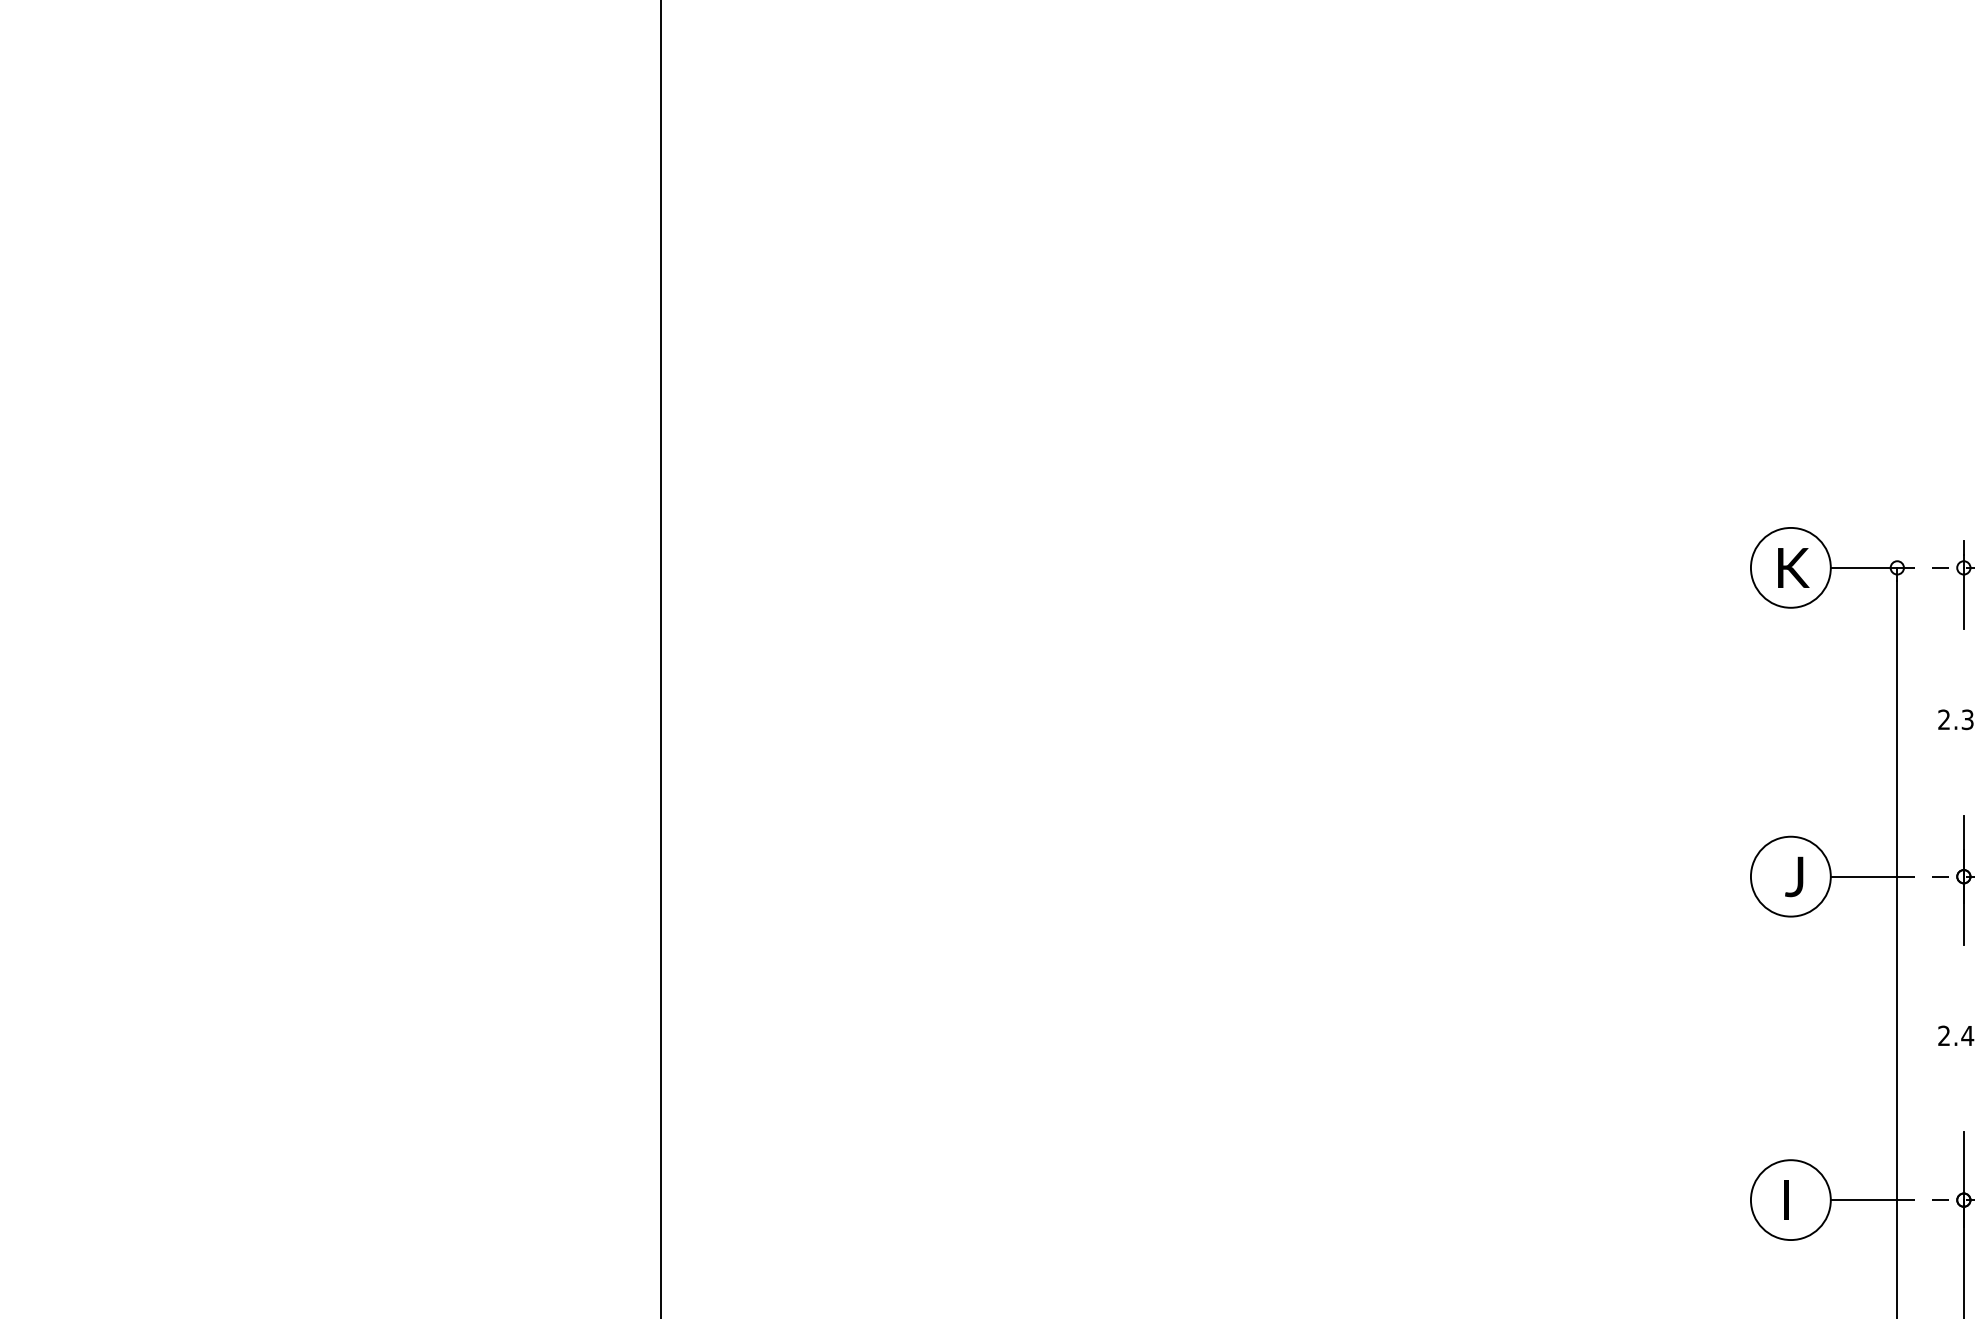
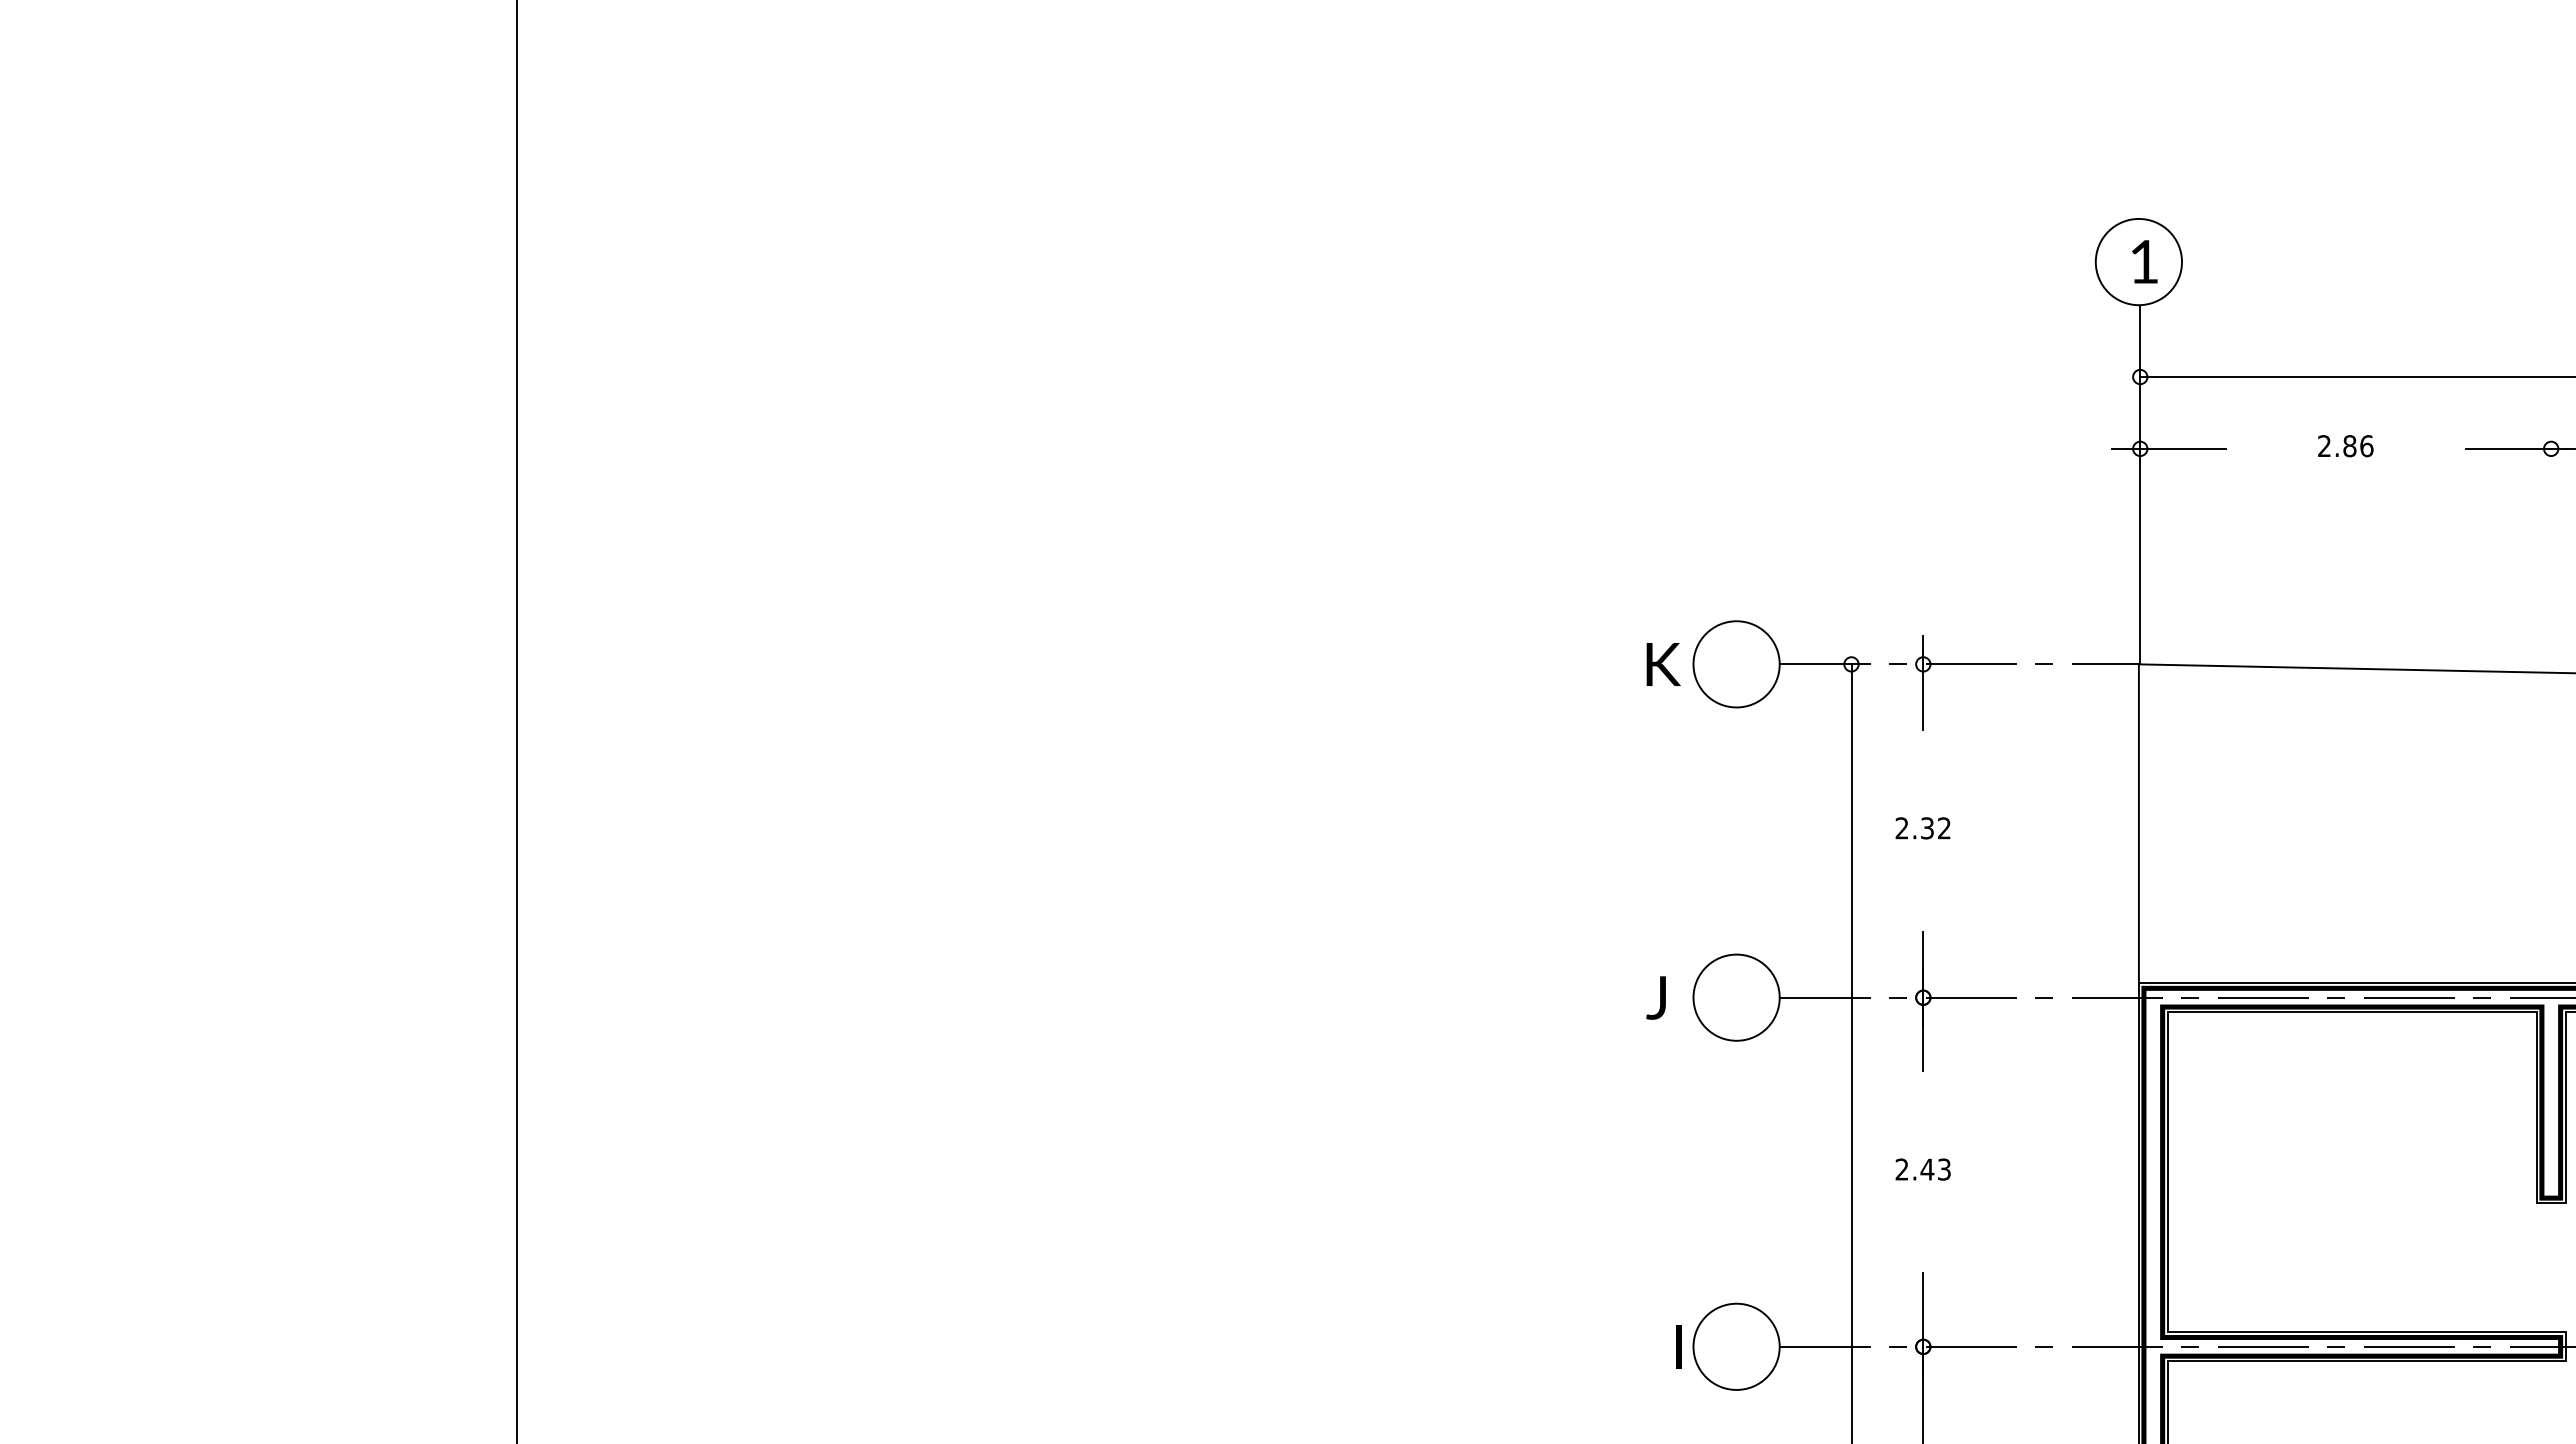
text: (1793, 567) -> (1663, 664), moved
text: (1793, 876) -> (1655, 997), moved
text: (1786, 1199) -> (1678, 1346), moved

